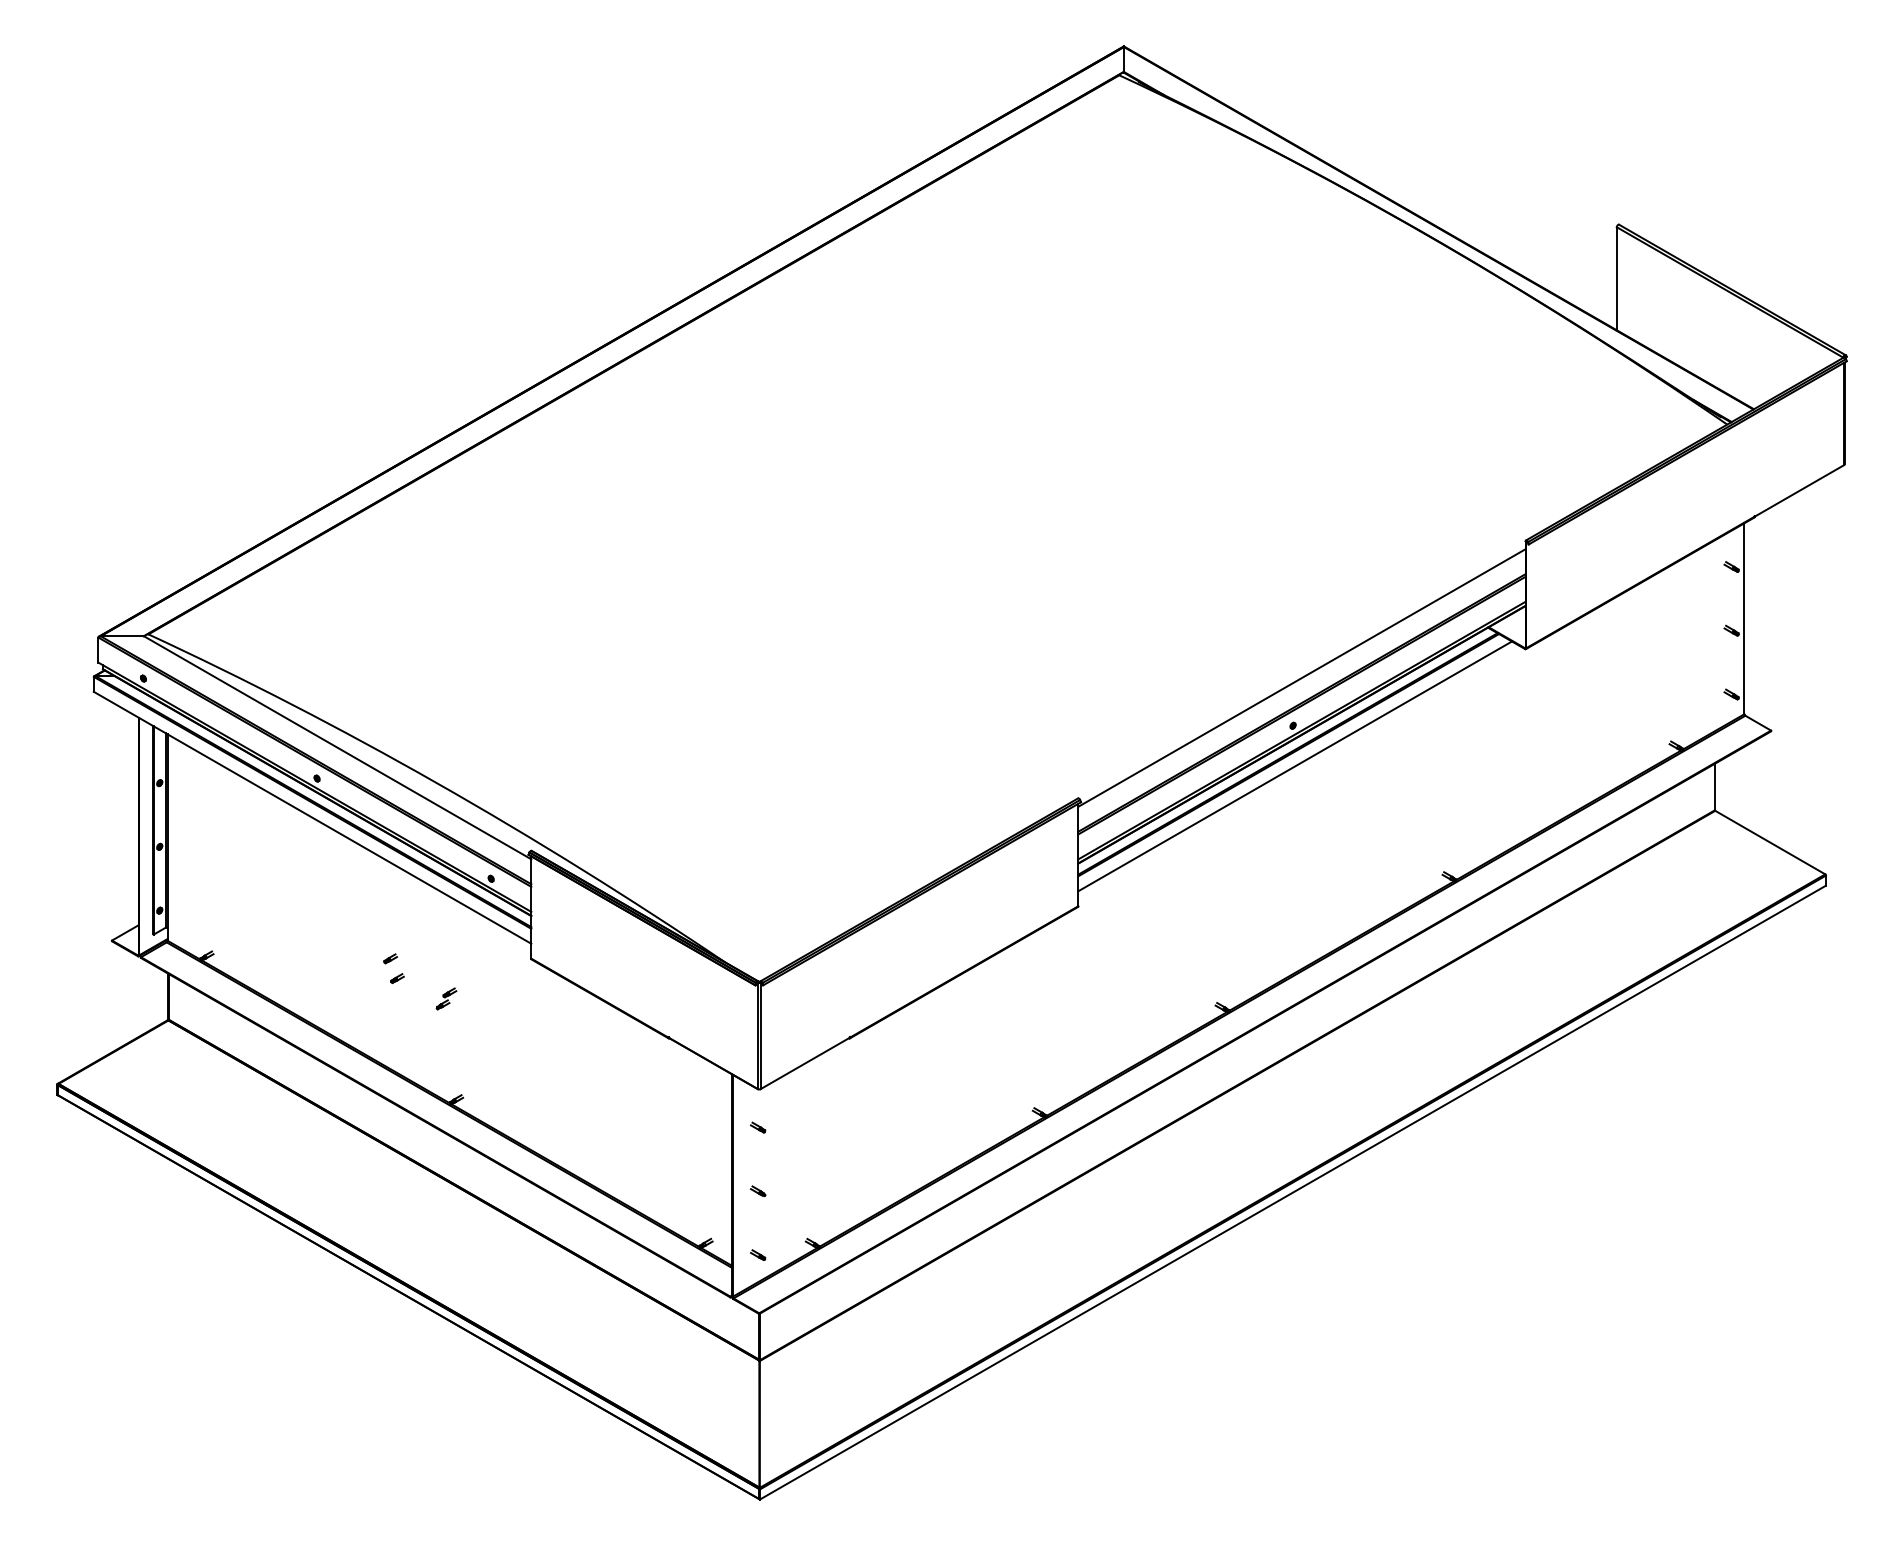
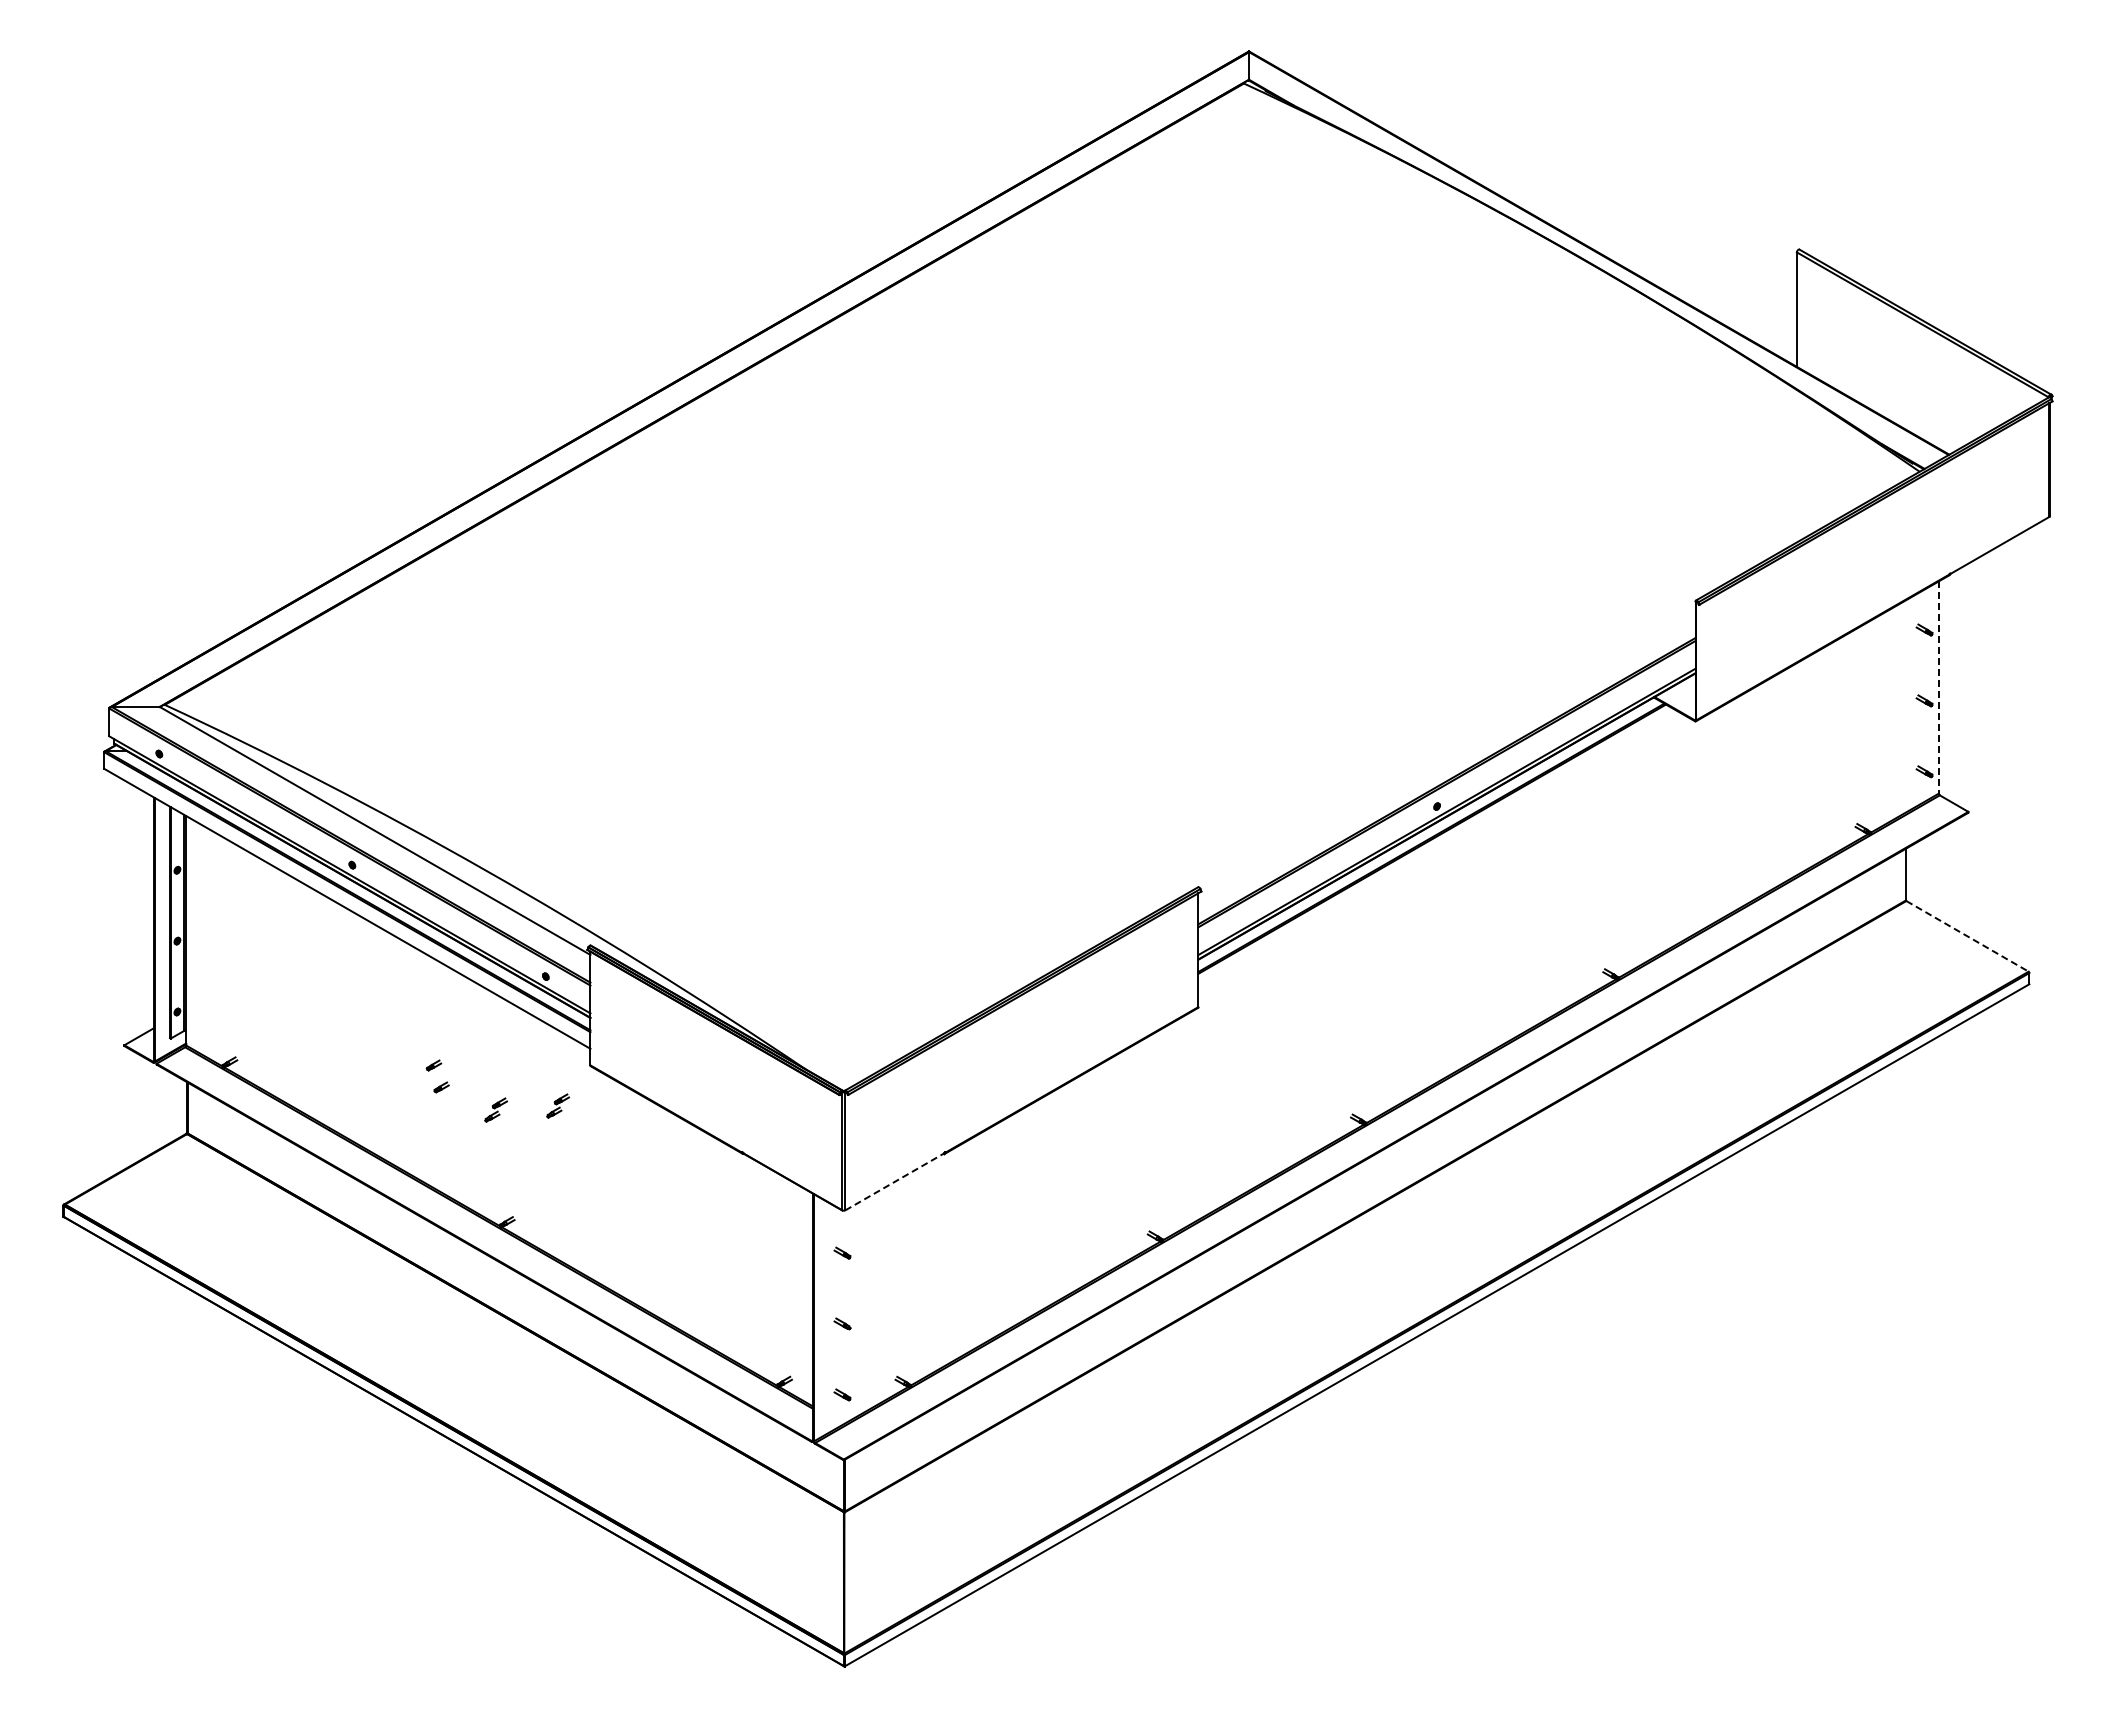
line: (1744, 619) -> (1938, 688), solid -> dashed
line: (1301, 678) -> (1446, 753), removed
line: (1295, 766) -> (1439, 851), removed
line: (1770, 842) -> (1967, 936), solid -> dashed
part: (502, 994) -> (558, 1105), added
line: (805, 1063) -> (895, 1181), solid -> dashed

